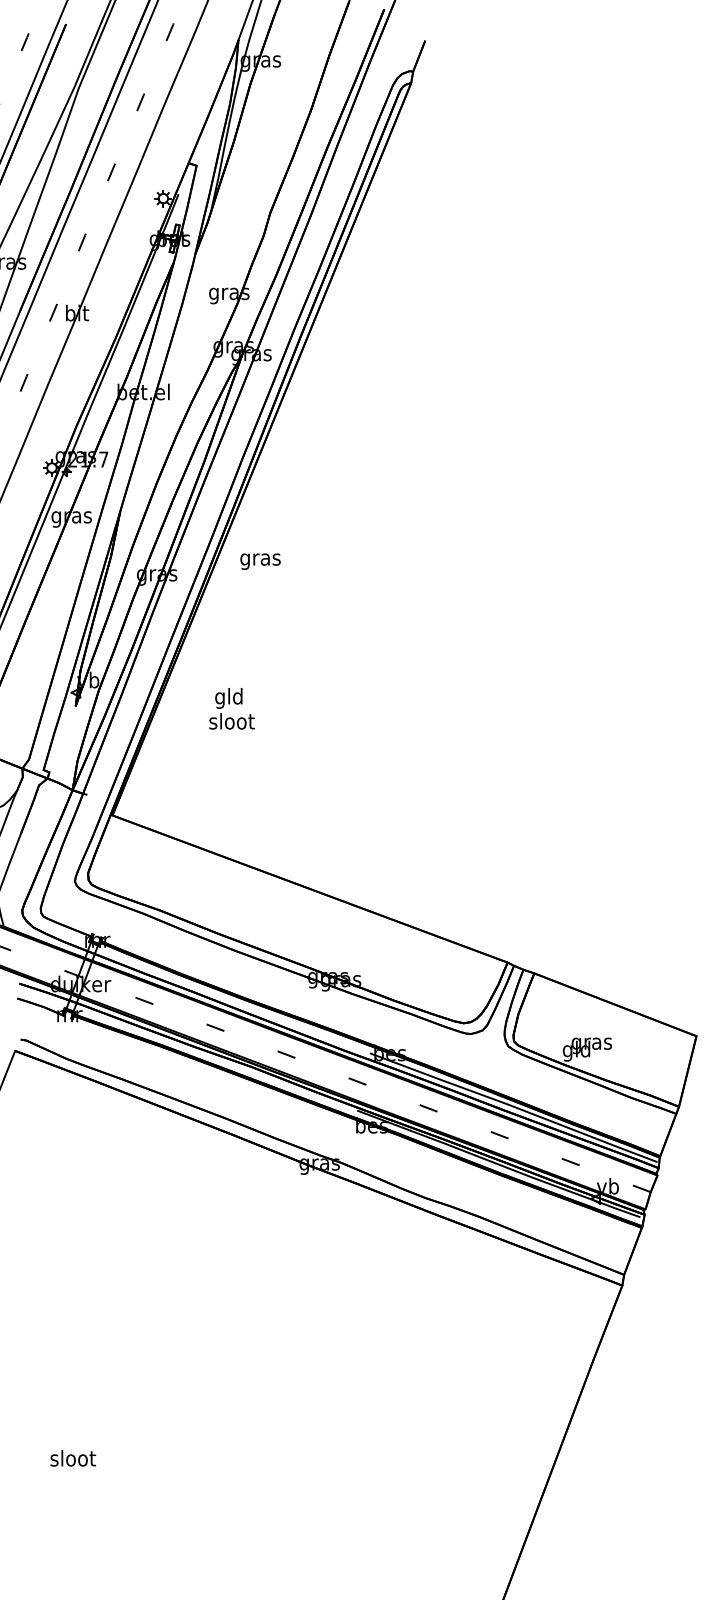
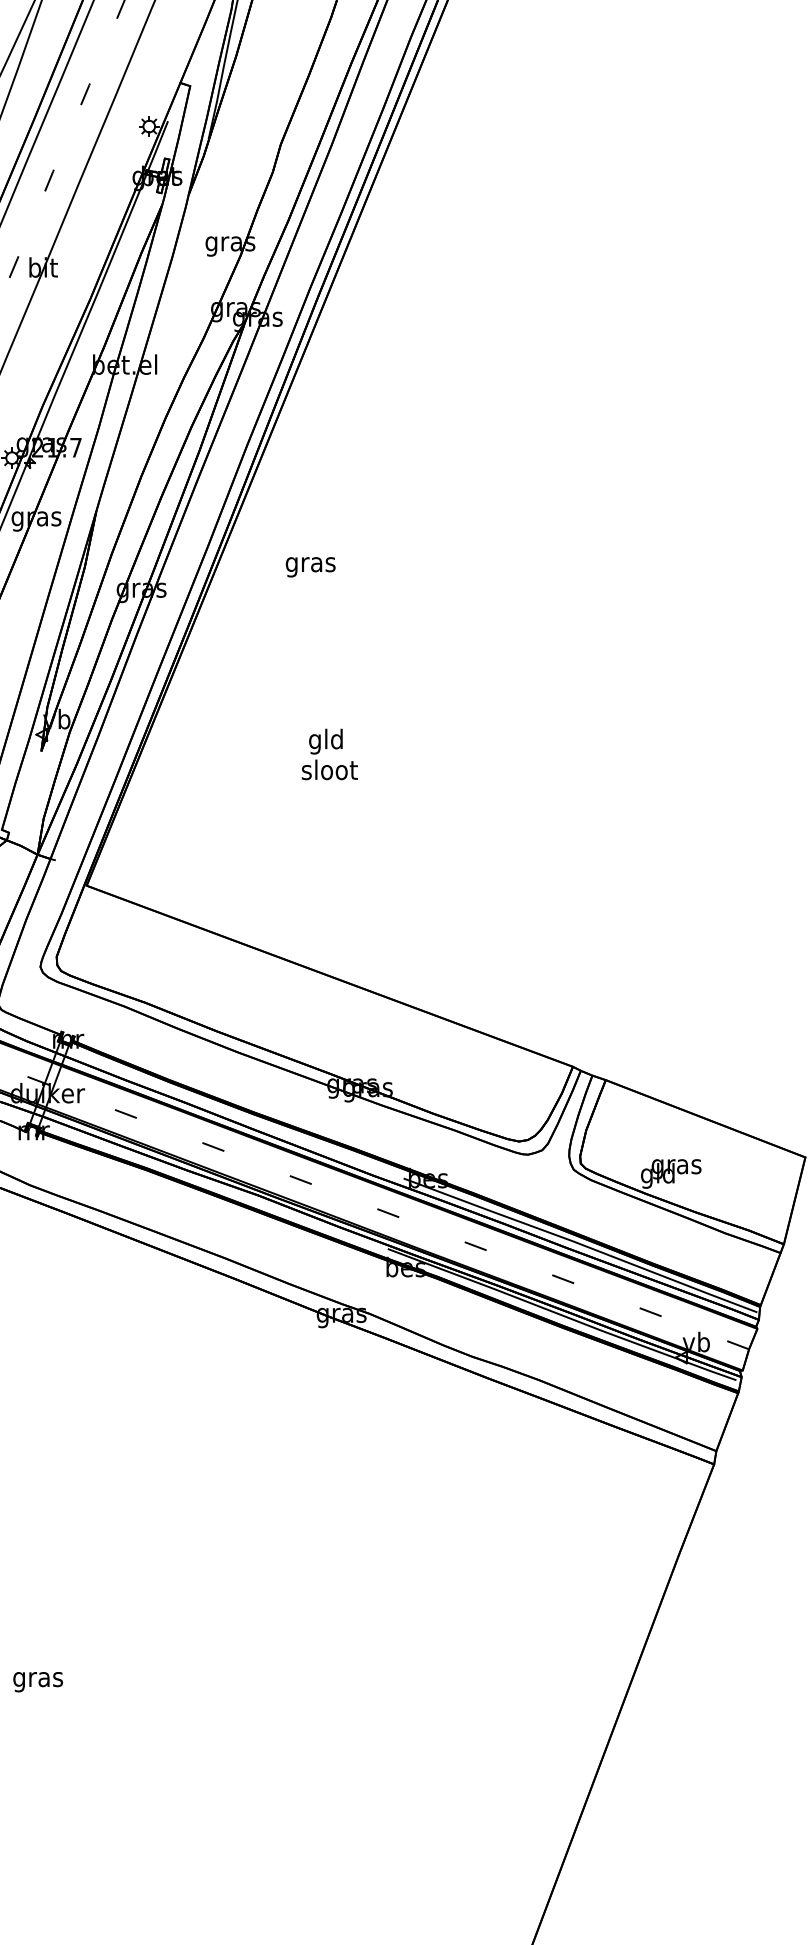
text: (260, 561) -> (310, 567), moved
text: (231, 708) -> (329, 754), moved
text: (73, 1460) -> (38, 1679), sloot -> gras

